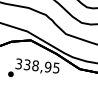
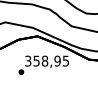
text: (27, 63) -> (36, 59), 338,95 -> 358,95

